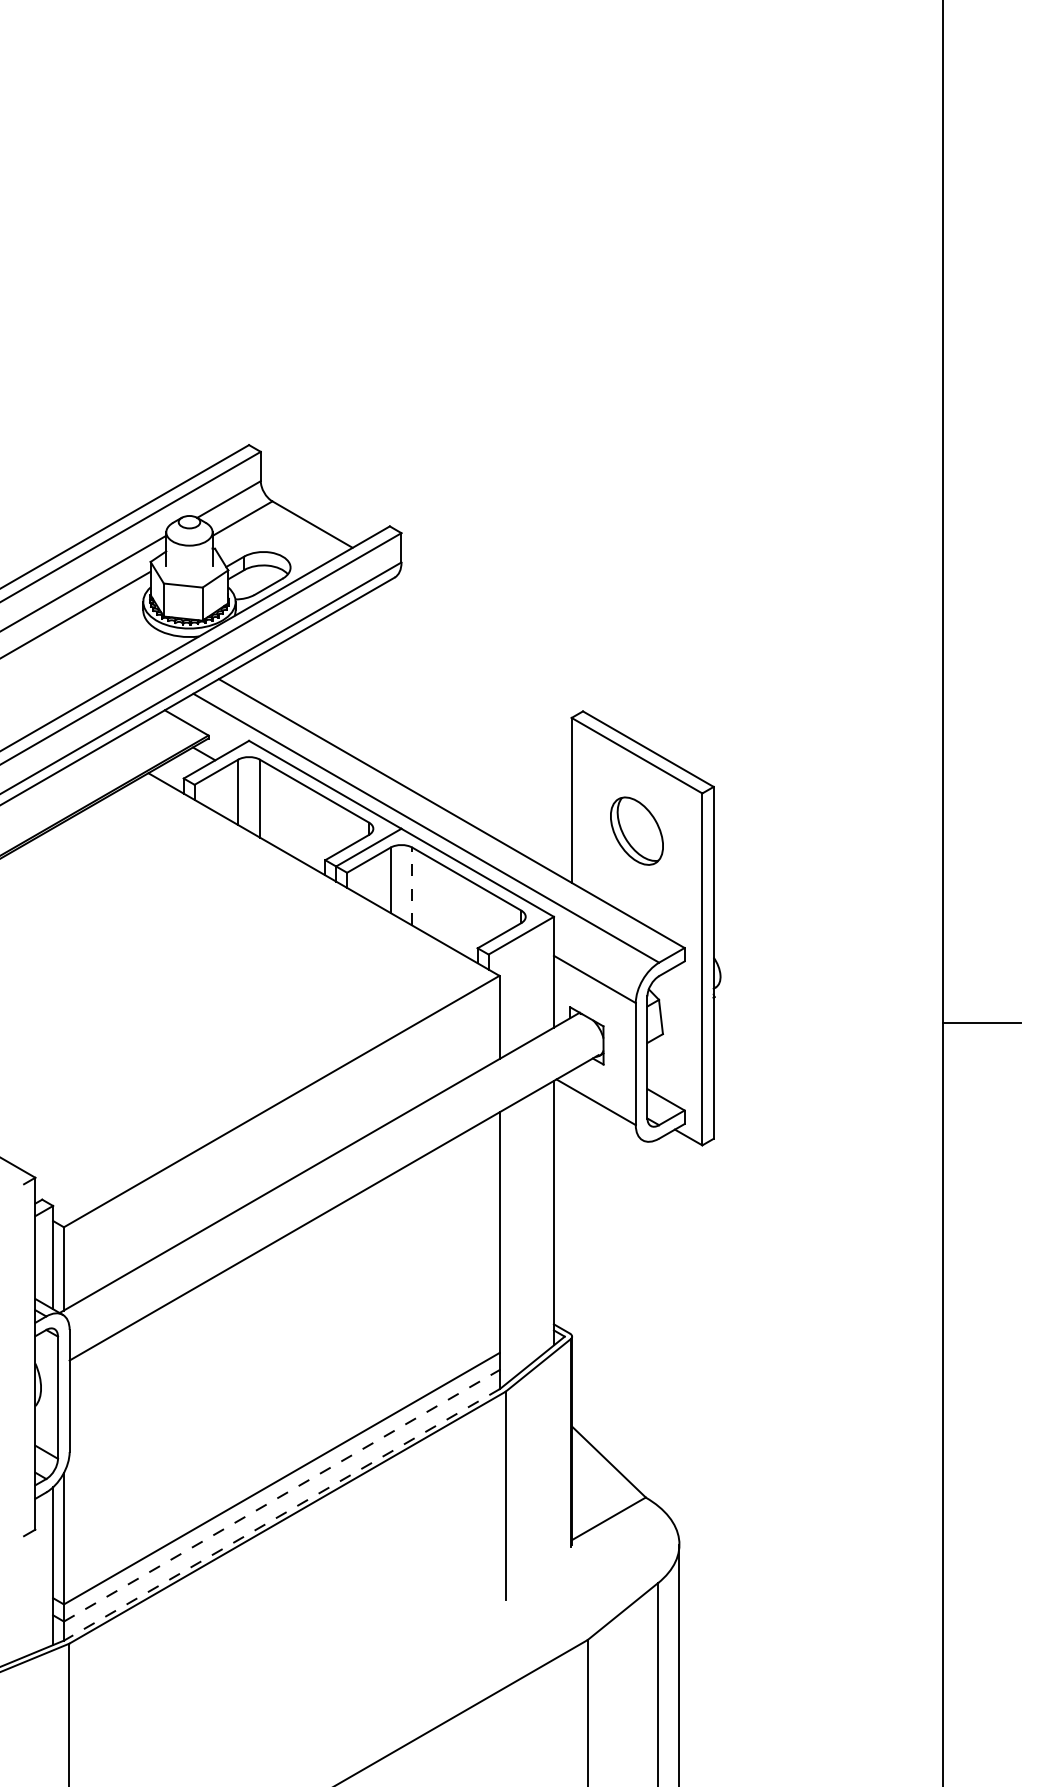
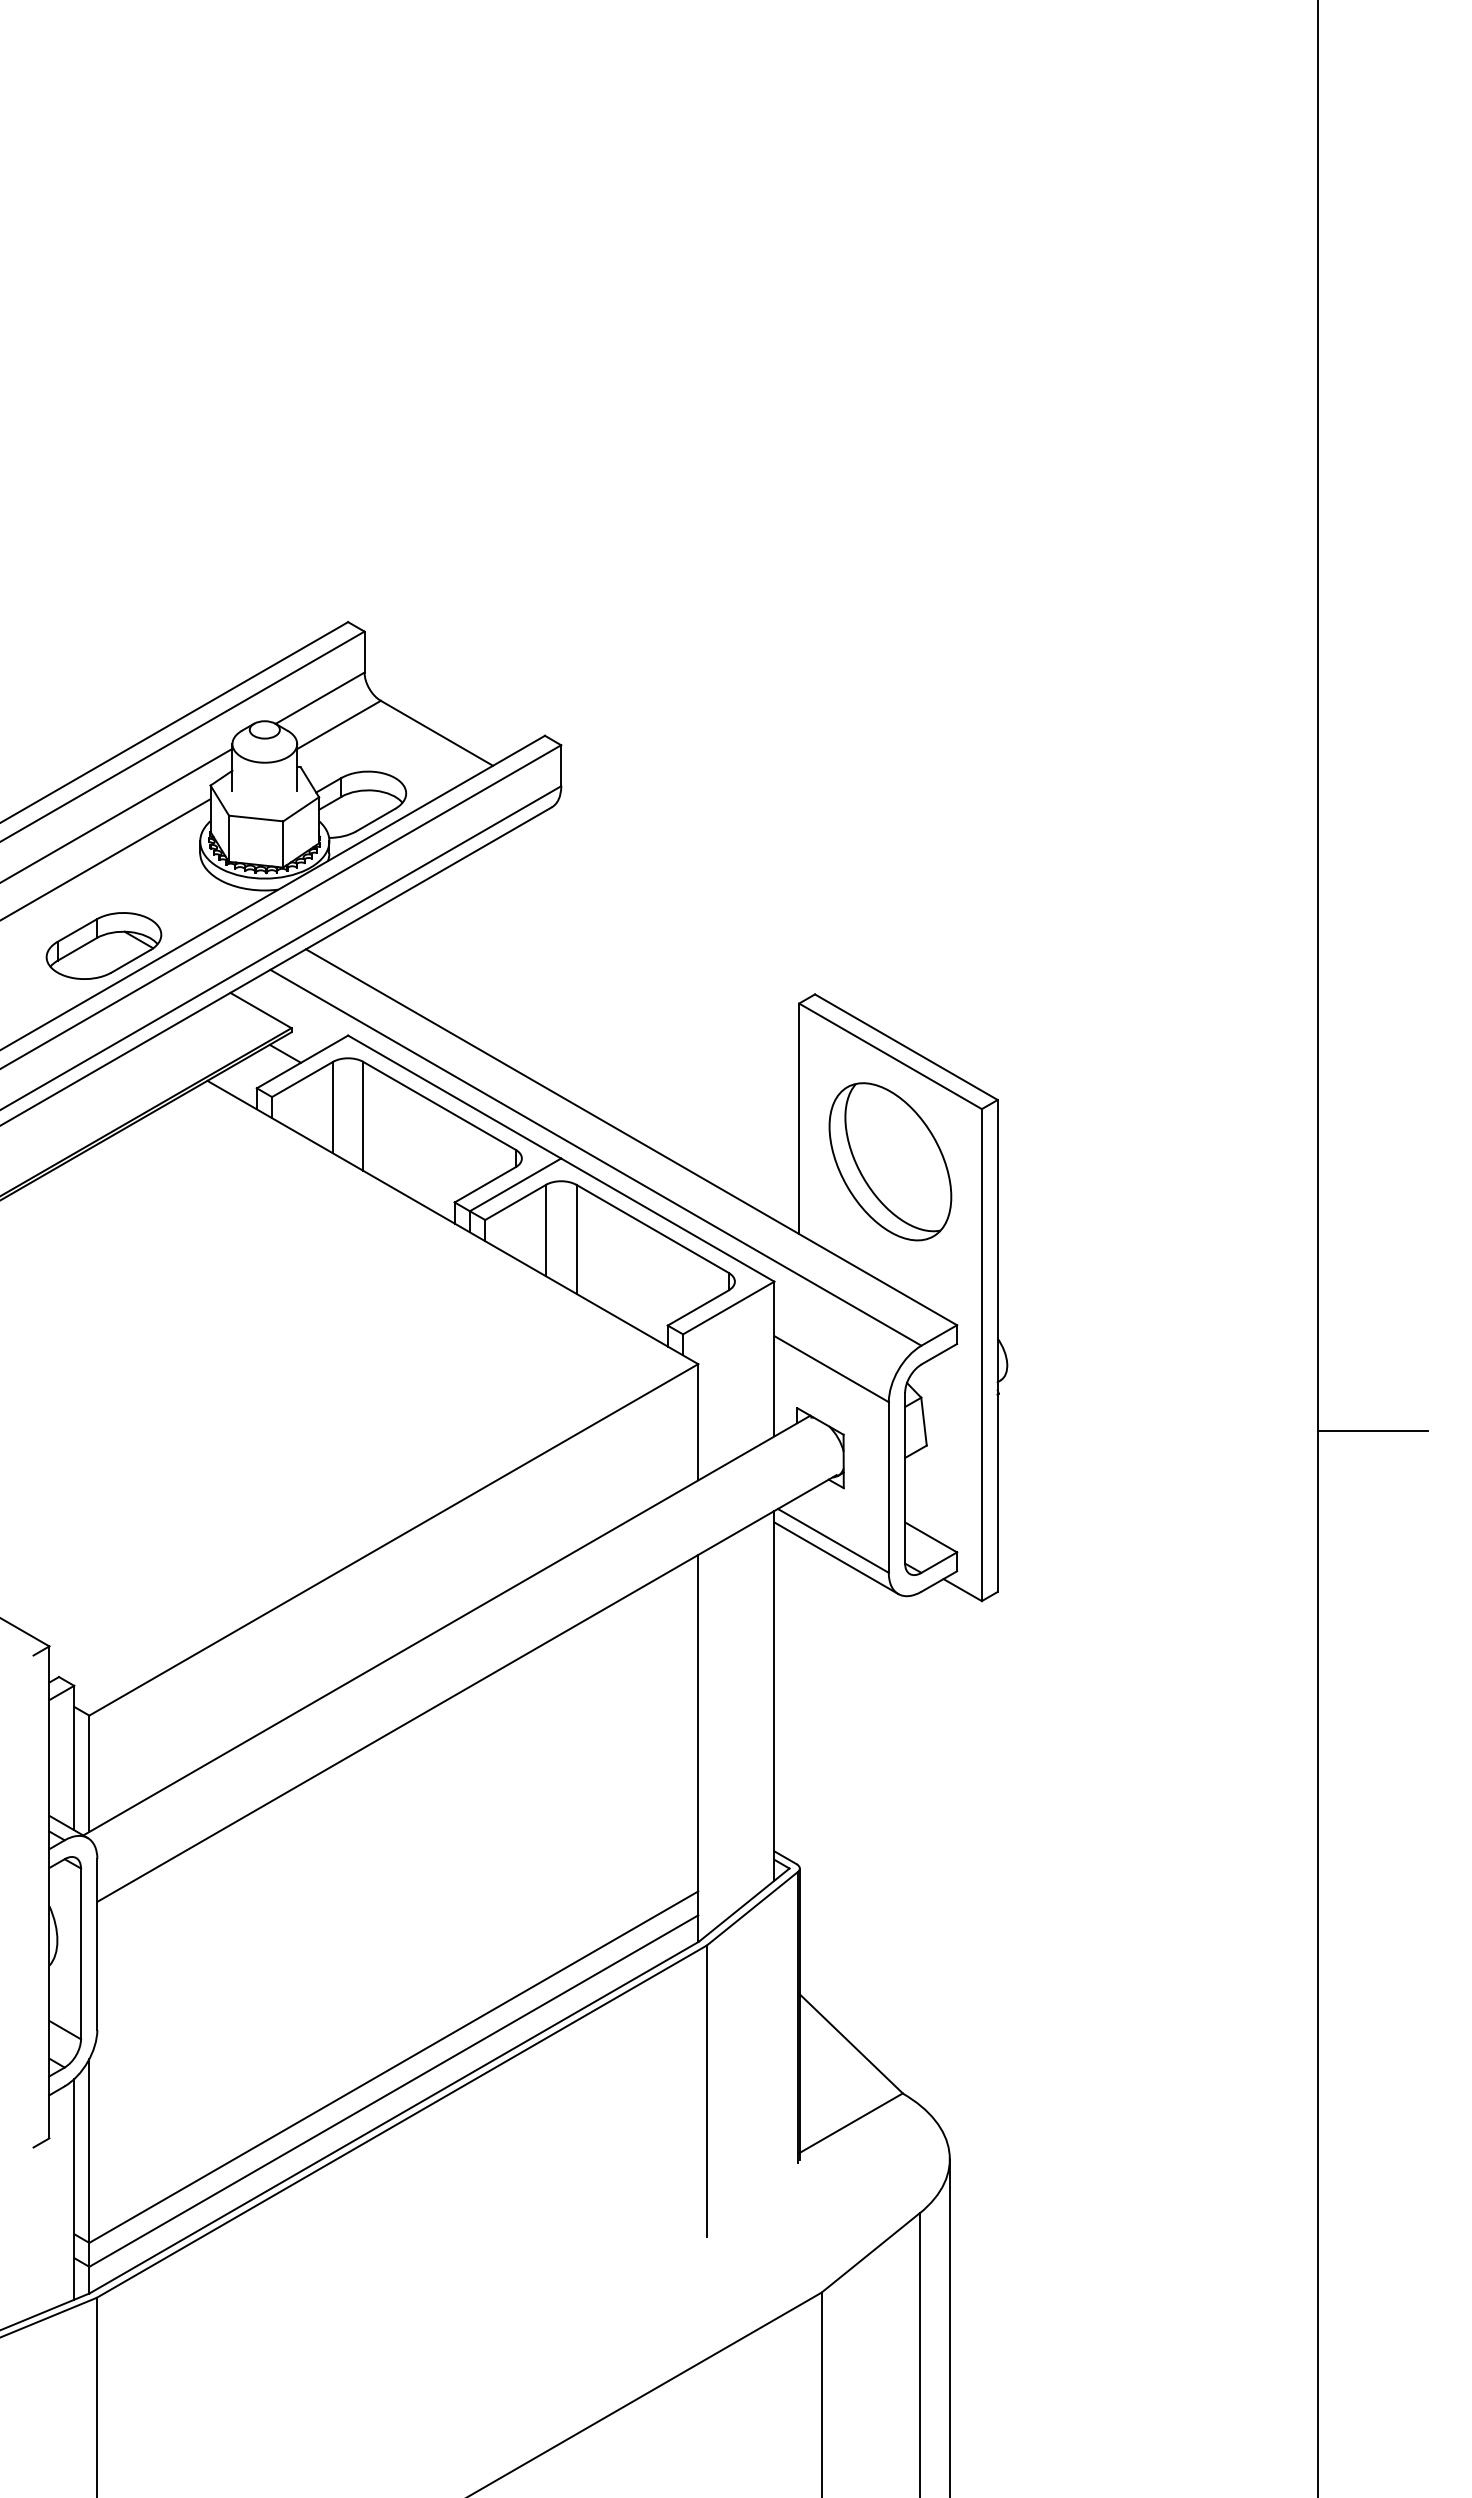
part: (74, 676) -> (103, 945), added
part: (637, 830) -> (890, 1161), size x1.67
line: (412, 886) -> (576, 1239), dashed -> solid
line: (598, 1114) -> (836, 1558), added
line: (281, 1496) -> (393, 2091), dashed -> solid
line: (282, 1514) -> (394, 2117), dashed -> solid

